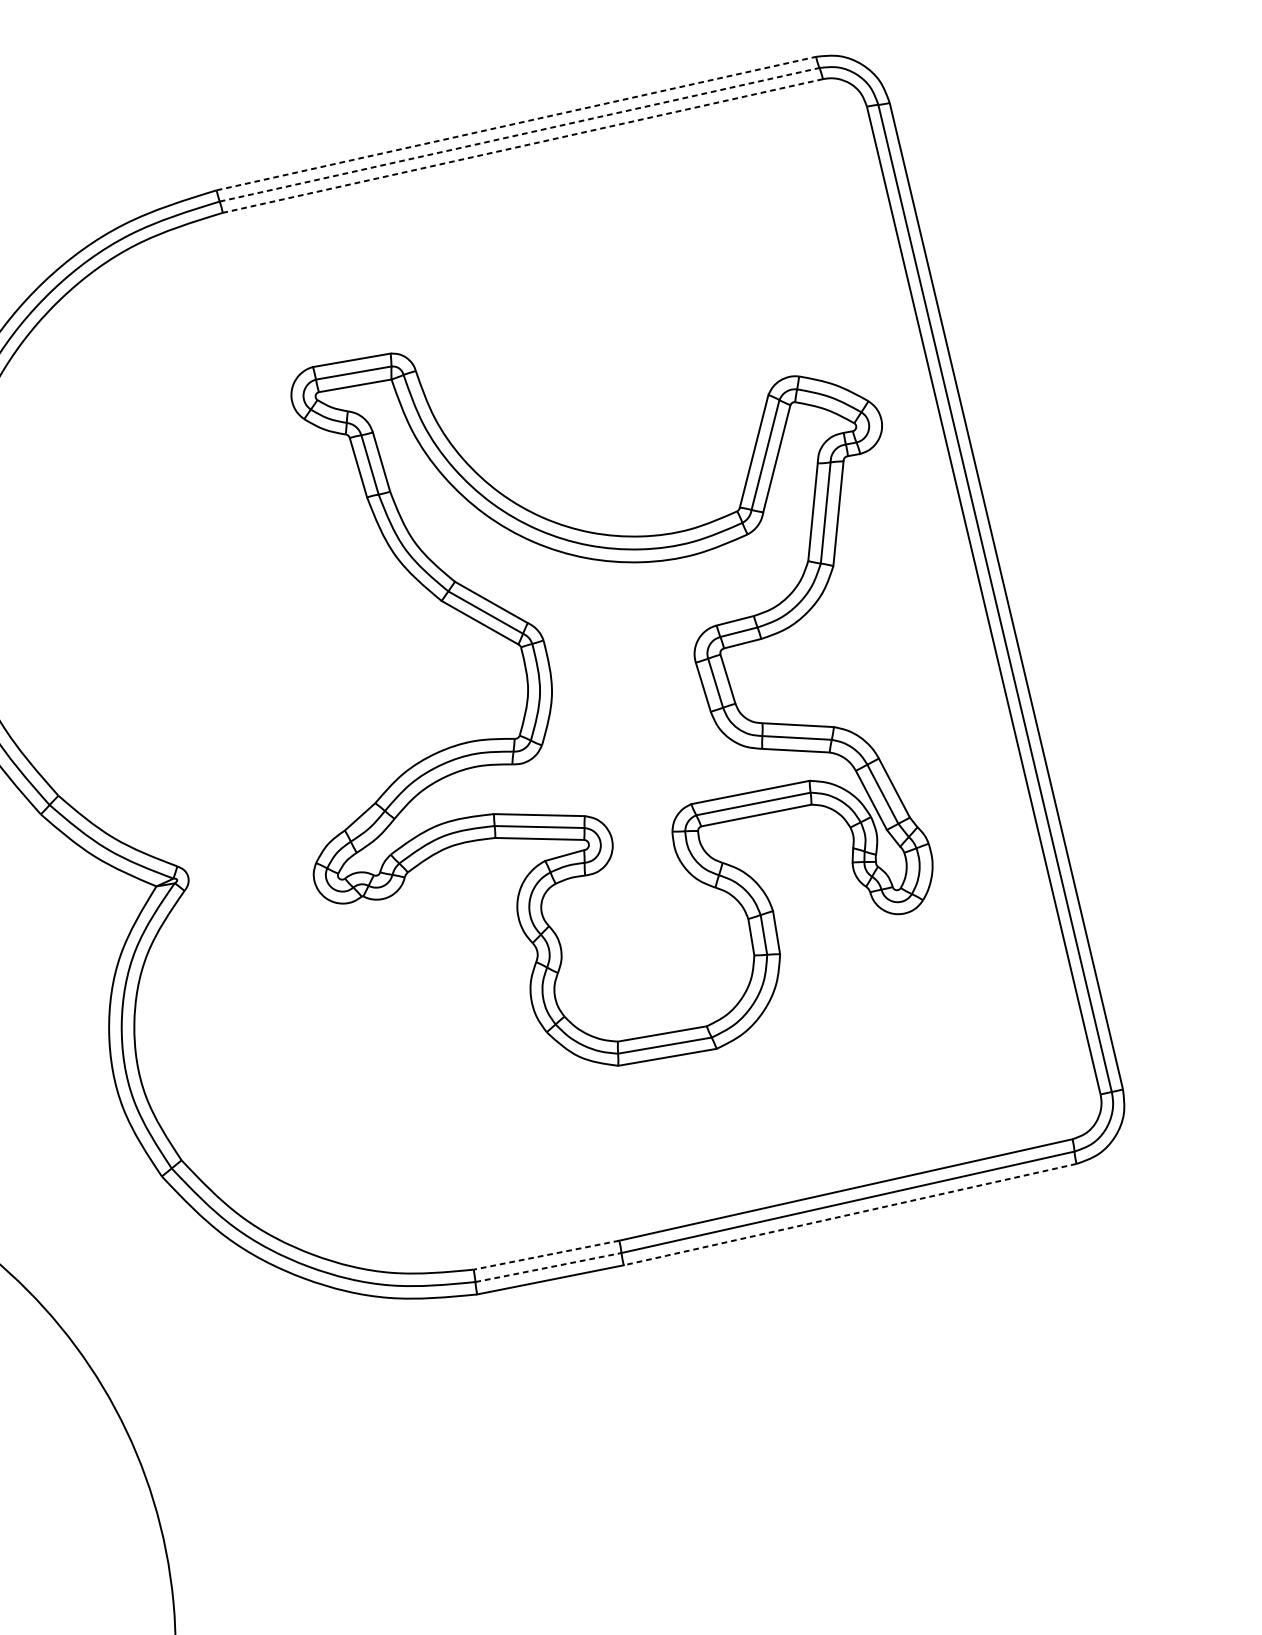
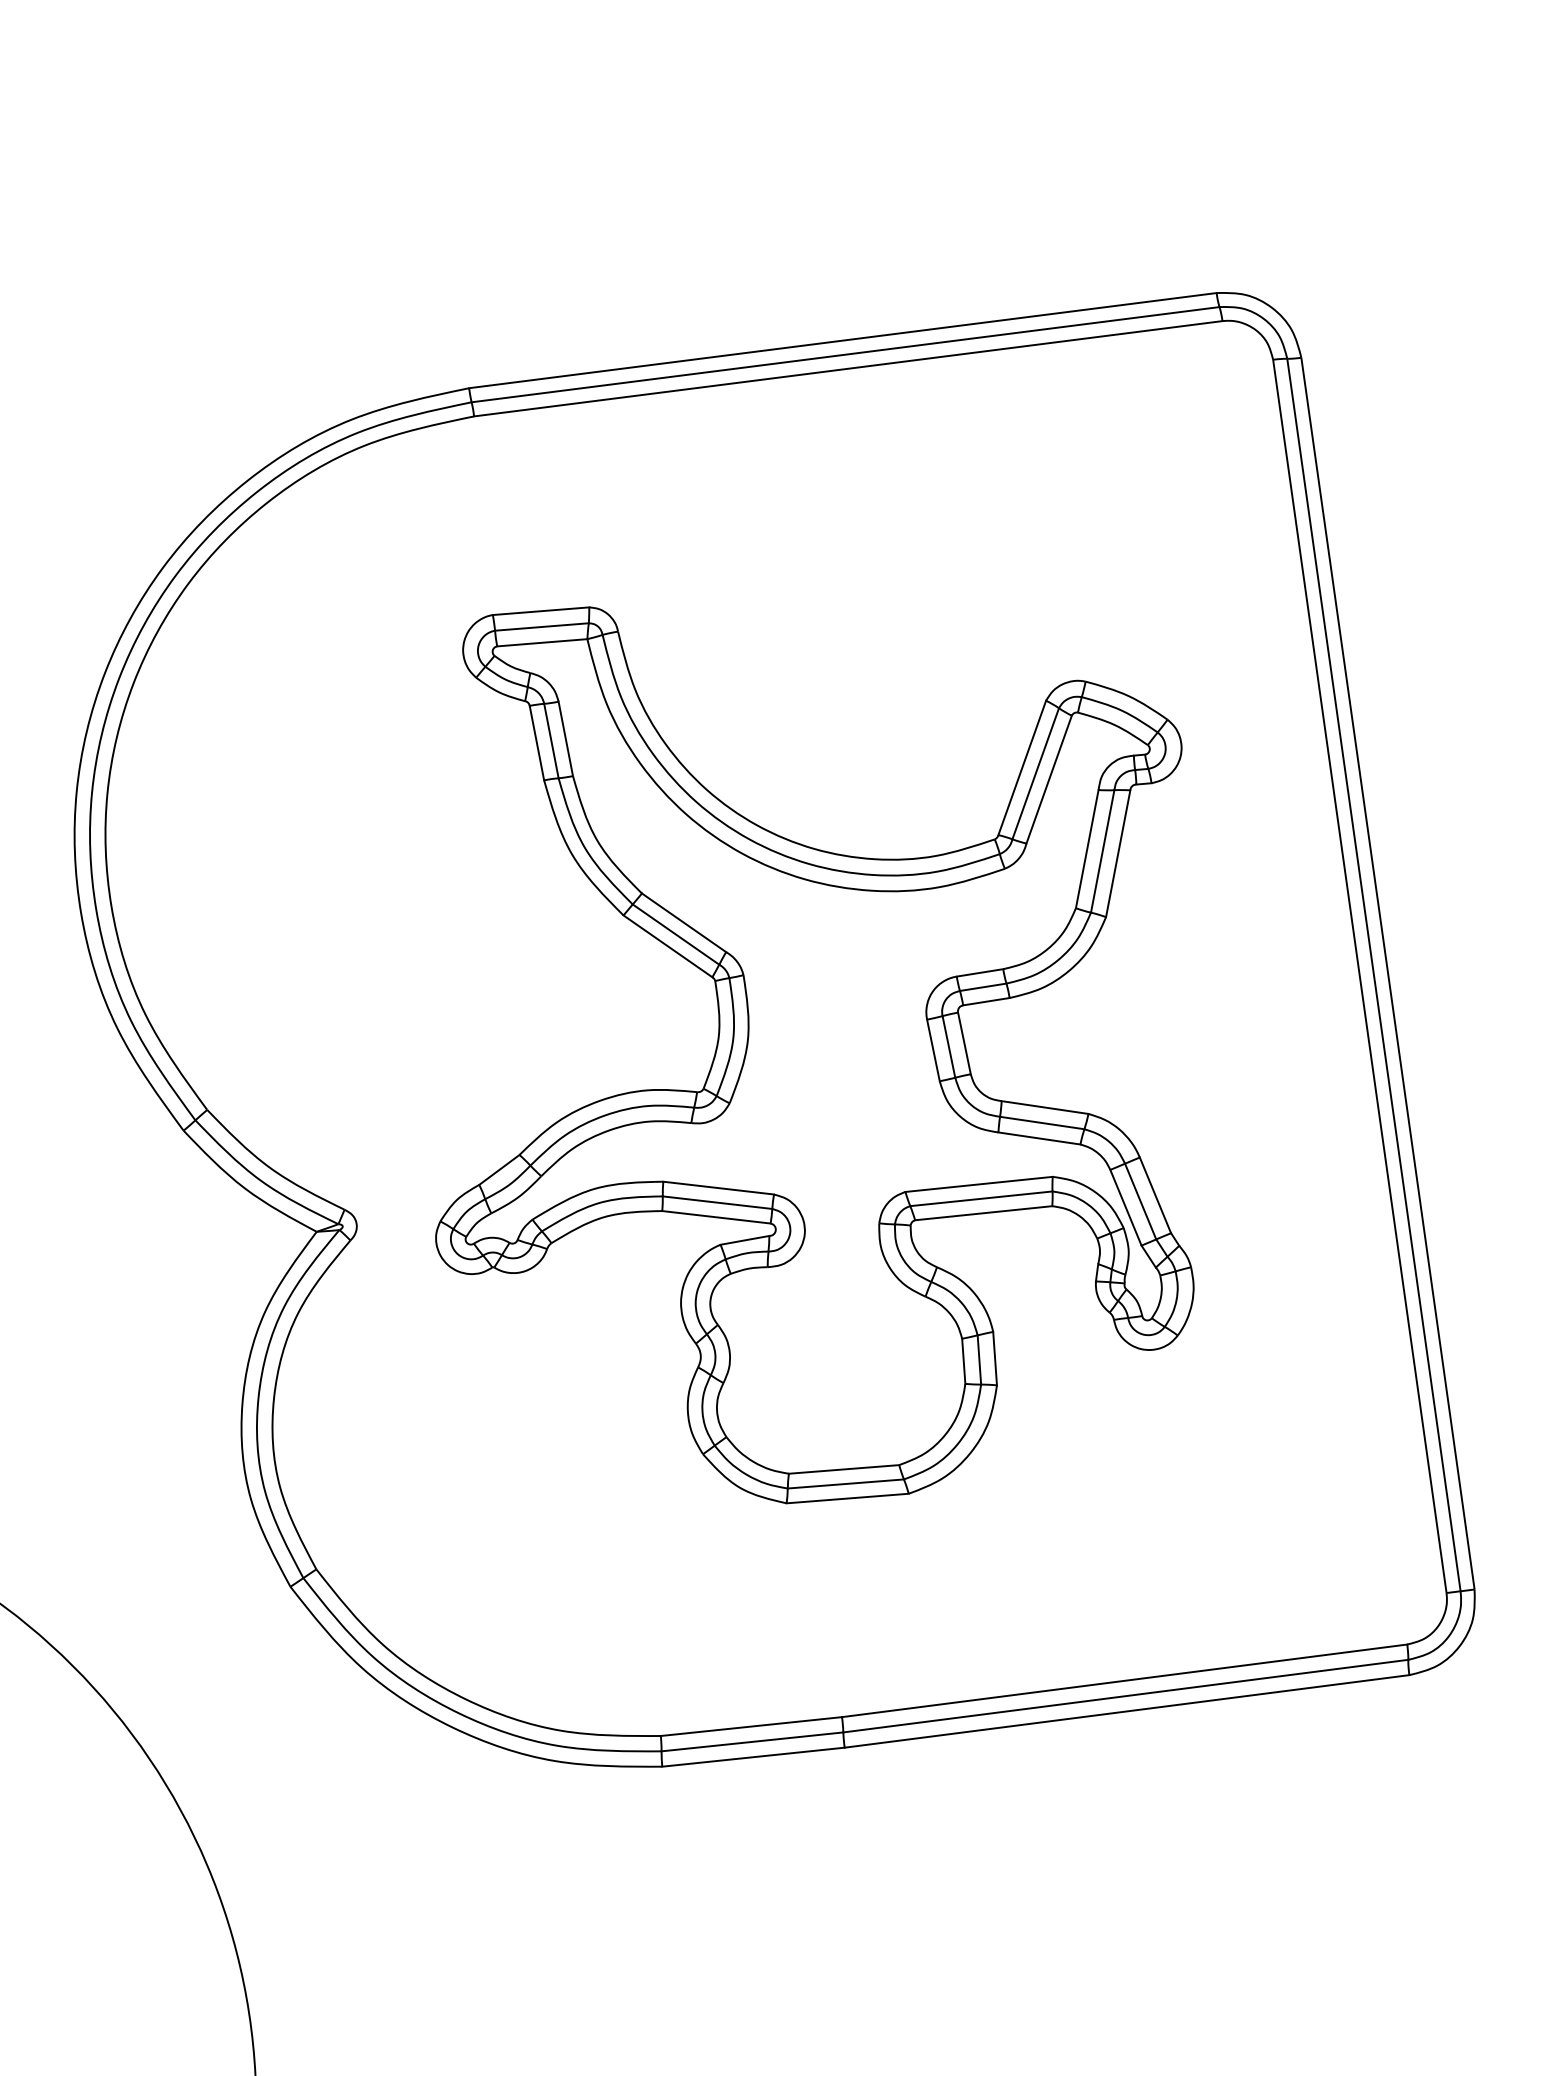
line: (516, 123) -> (842, 340), dashed -> solid
line: (519, 134) -> (845, 354), dashed -> solid
line: (522, 145) -> (847, 368), dashed -> solid
part: (607, 700) -> (814, 1055), moved
line: (850, 1214) -> (1127, 1711), dashed -> solid
line: (545, 1255) -> (750, 1726), dashed -> solid
line: (548, 1267) -> (752, 1741), dashed -> solid

